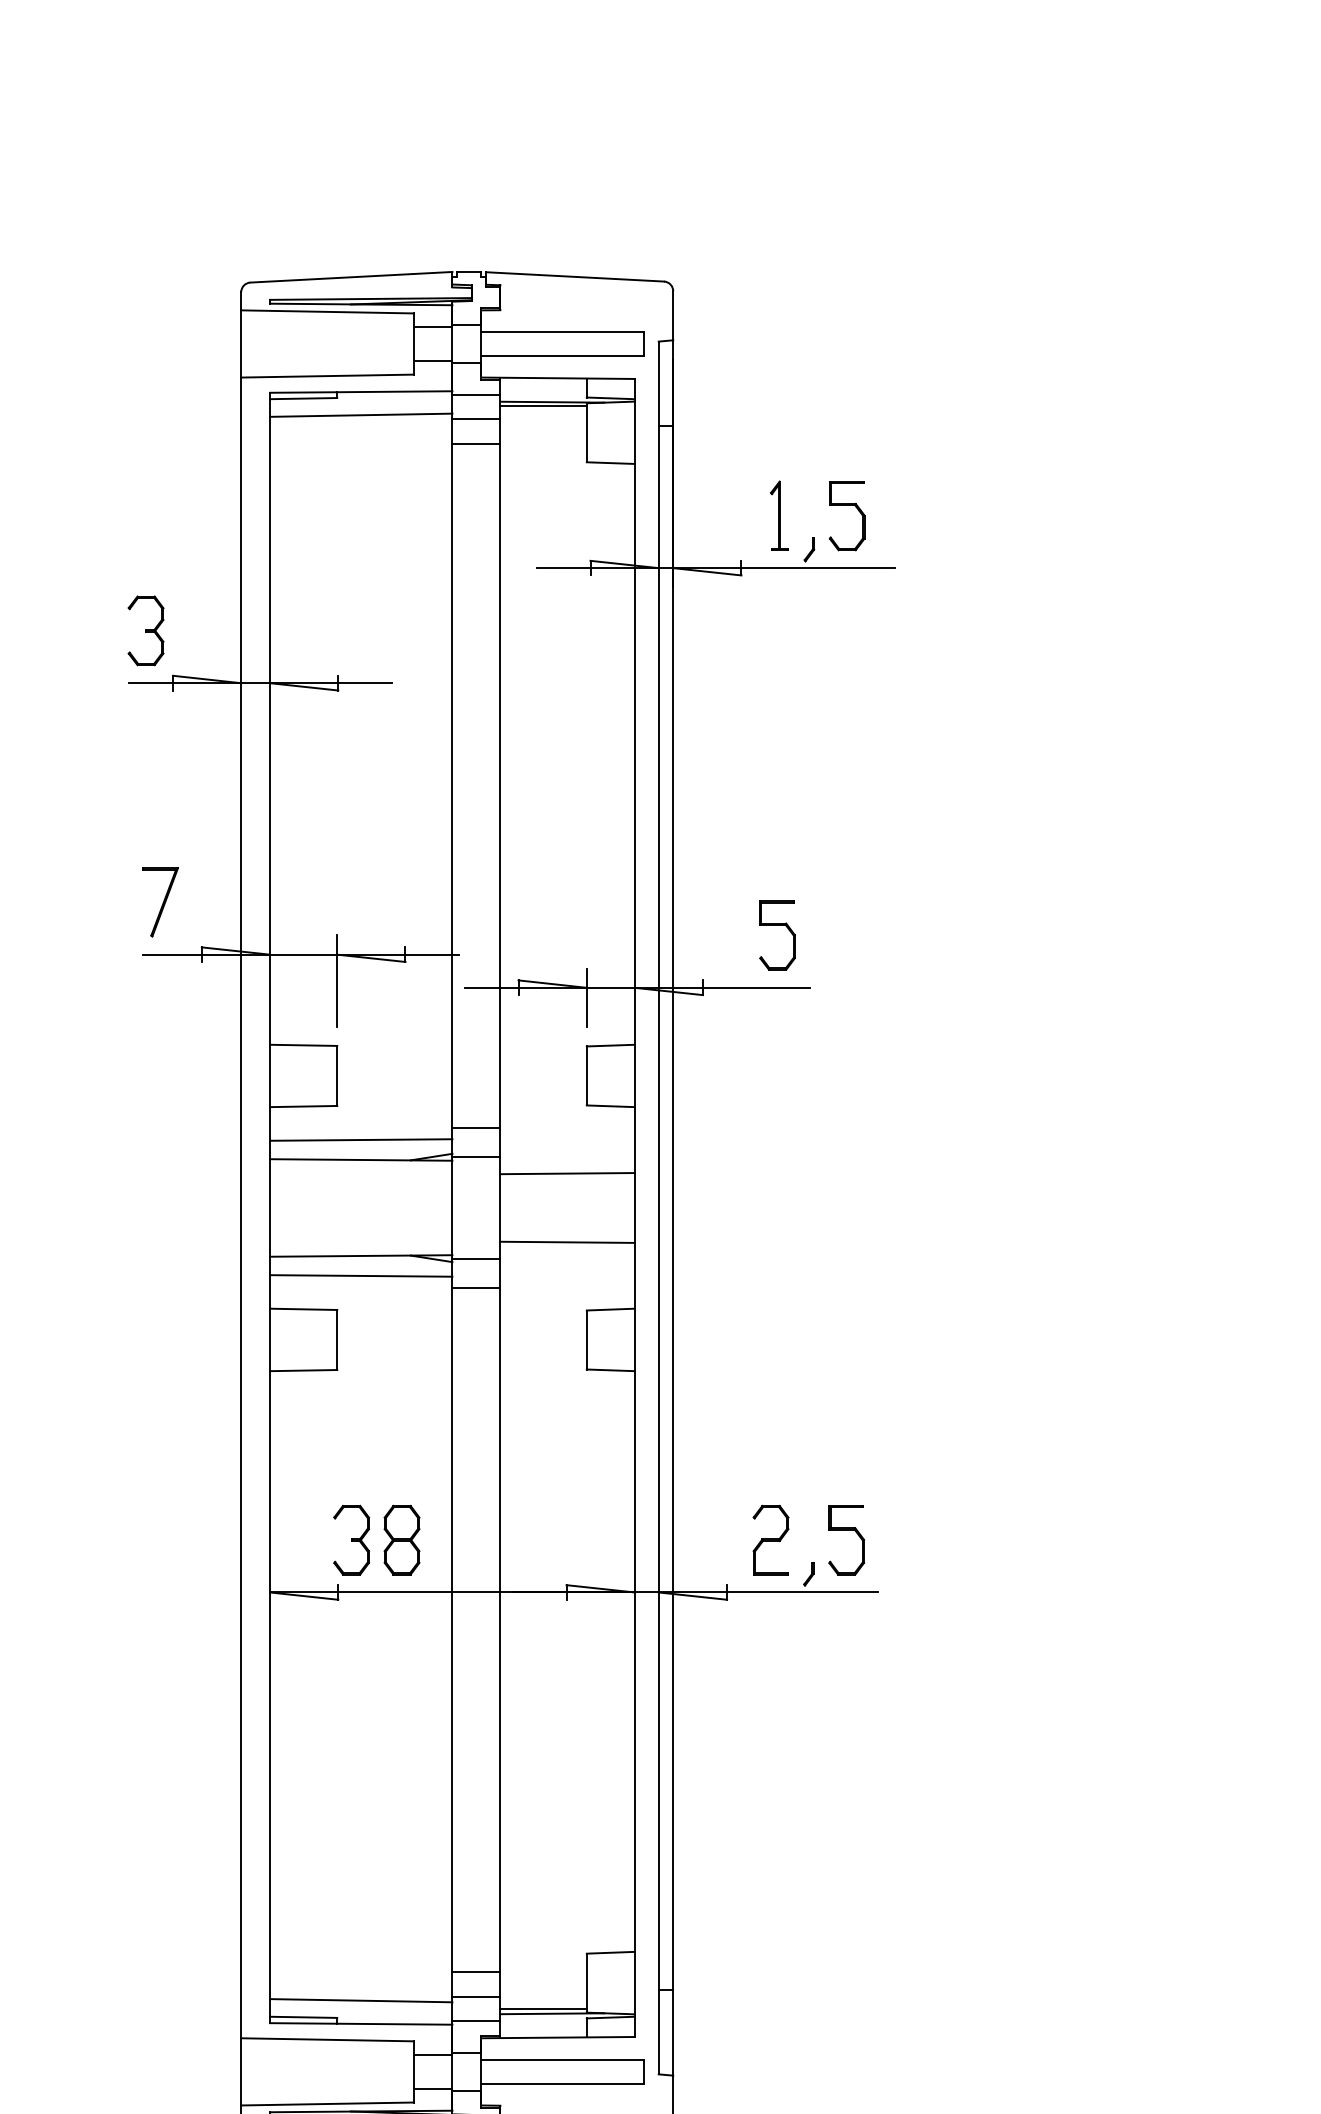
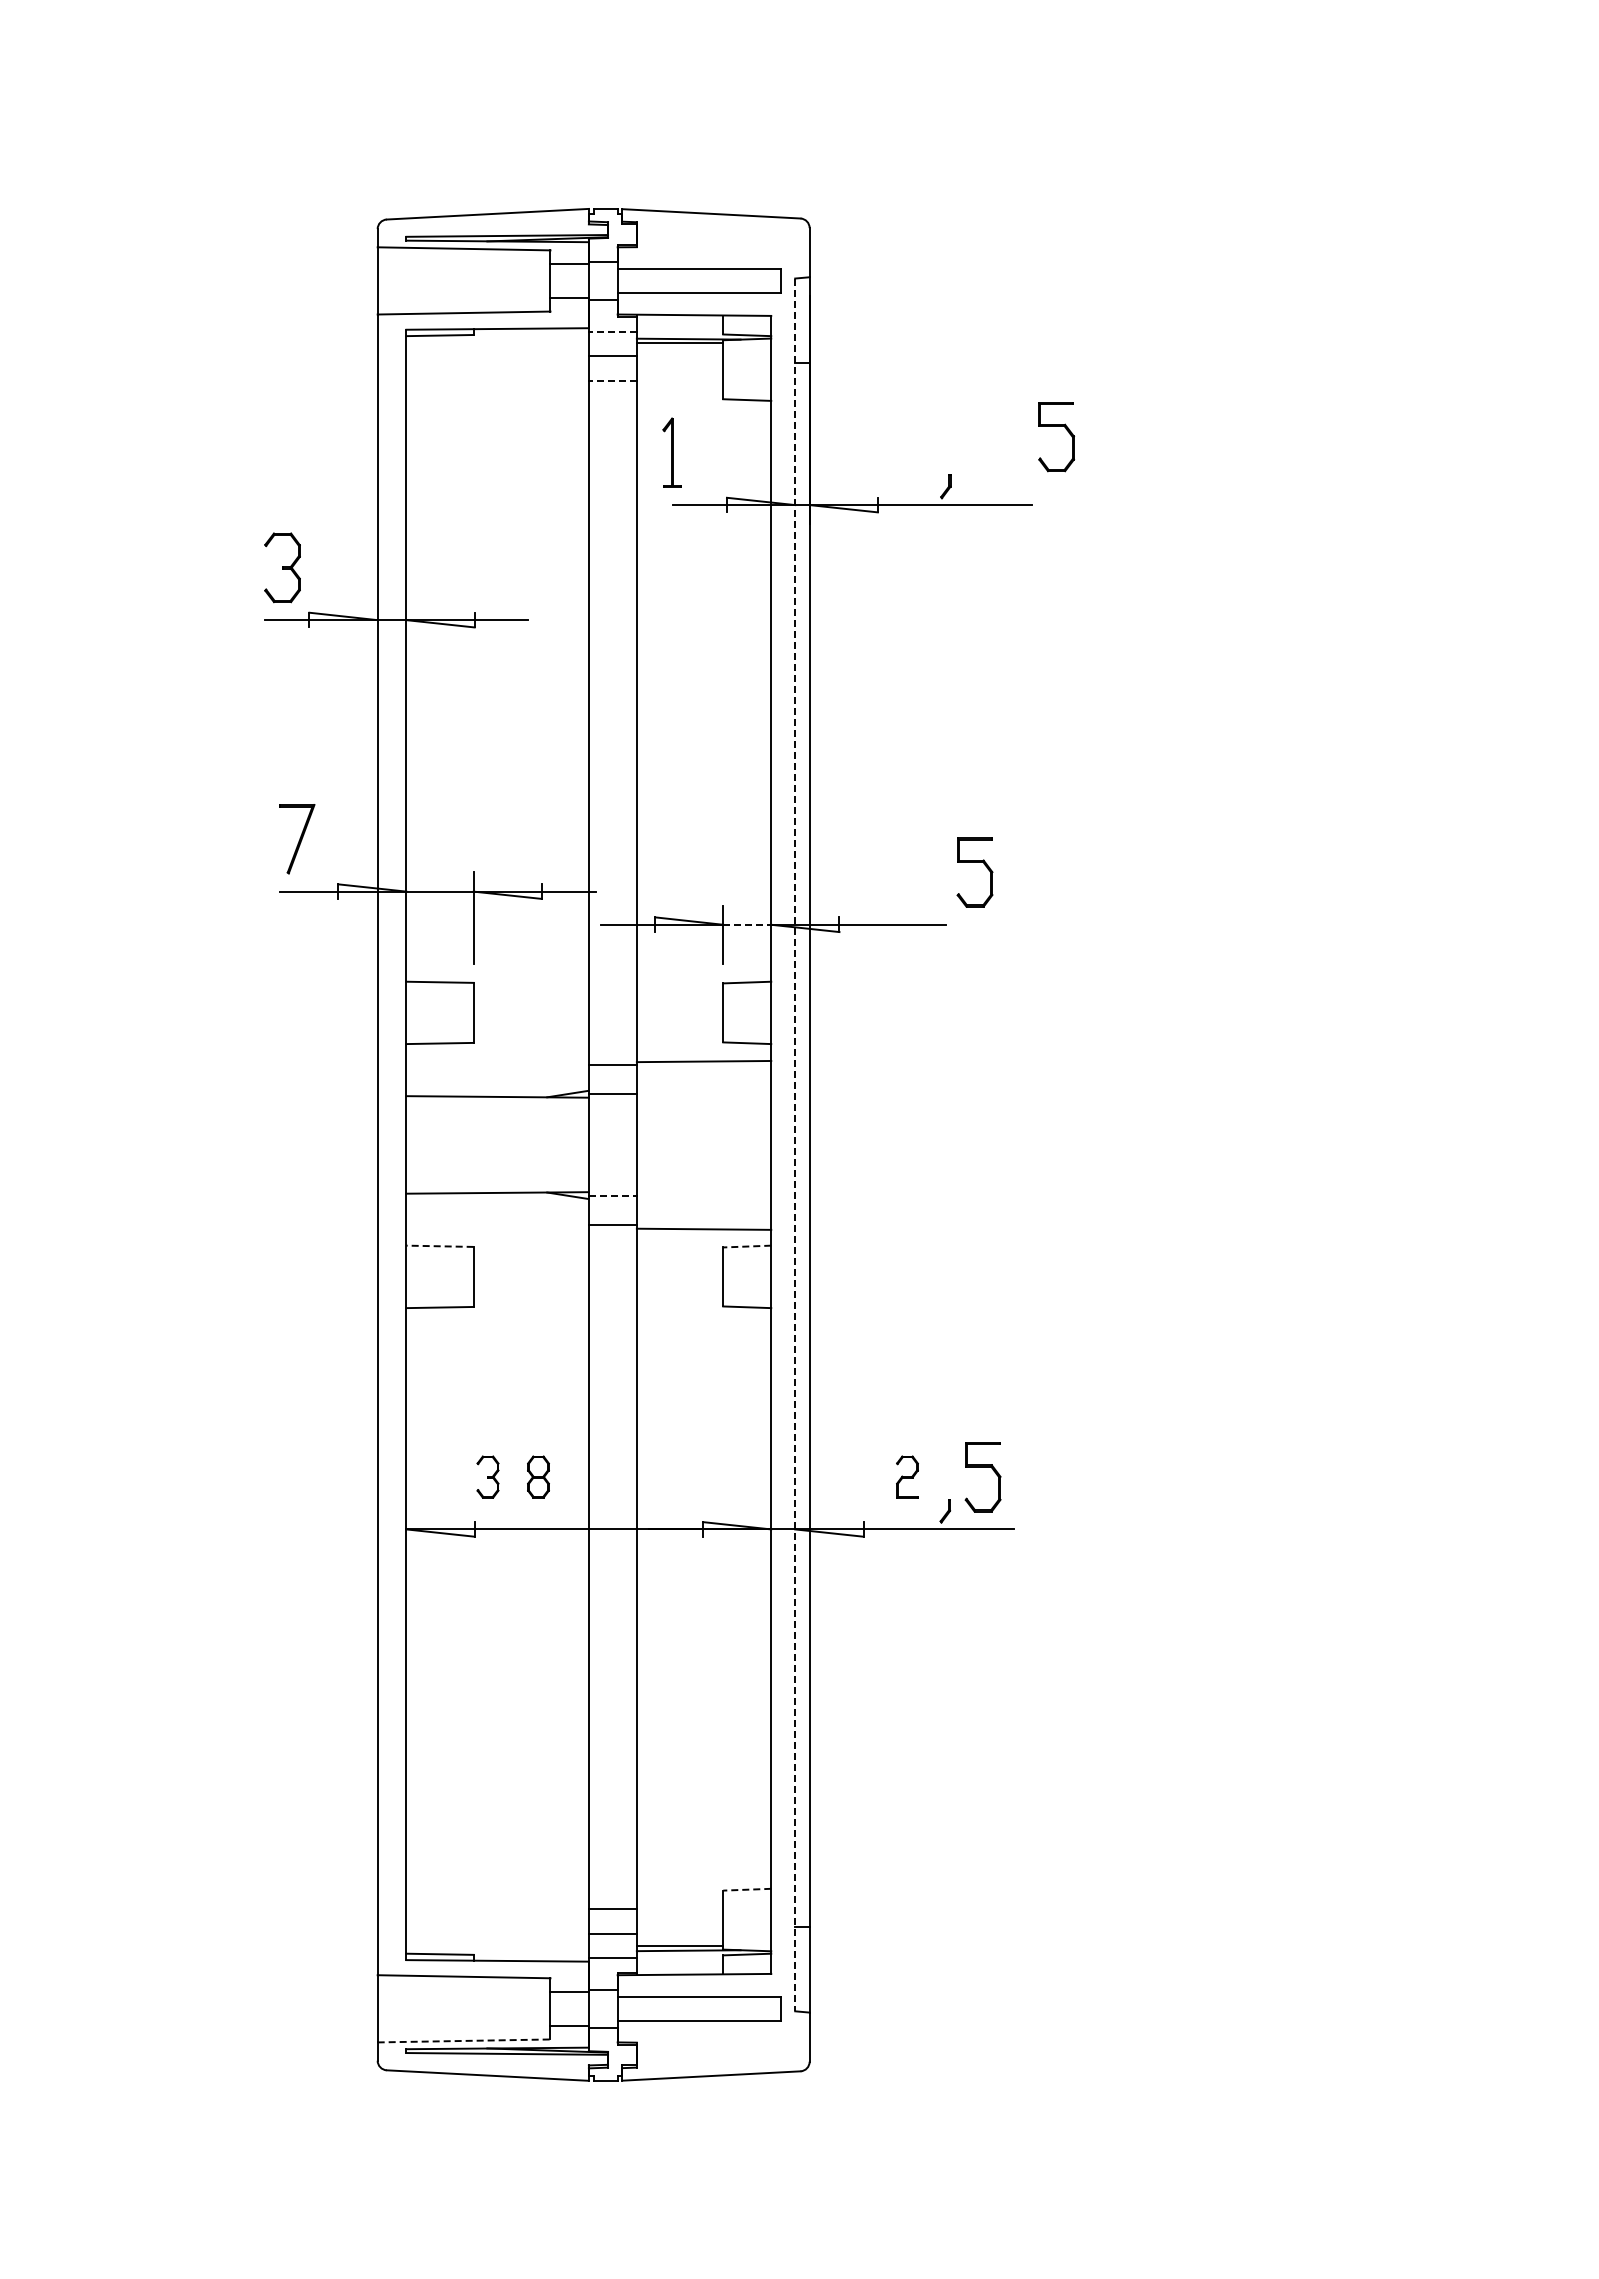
line: (476, 394) -> (612, 331), solid -> dashed
line: (361, 414) -> (497, 351), removed
line: (476, 444) -> (612, 381), solid -> dashed
part: (847, 505) -> (1056, 426), moved
part: (779, 515) -> (671, 452), moved
part: (777, 925) -> (974, 862), moved
line: (611, 987) -> (747, 924), solid -> dashed
line: (361, 1139) -> (497, 1076), removed
line: (567, 1173) -> (703, 1061), moved
line: (659, 1208) -> (795, 1145), solid -> dashed
line: (567, 1241) -> (703, 1228), moved
line: (476, 1258) -> (612, 1195), solid -> dashed
line: (361, 1275) -> (497, 1212), removed
line: (304, 1309) -> (440, 1246), solid -> dashed
line: (610, 1309) -> (746, 1246), solid -> dashed
part: (351, 1539) -> (487, 1476), size x0.6
part: (402, 1539) -> (538, 1476), size x0.6
part: (771, 1539) -> (907, 1476), size x0.6
line: (610, 1952) -> (746, 1889), solid -> dashed
line: (361, 2000) -> (497, 1937), removed
line: (328, 2103) -> (464, 2040), solid -> dashed

